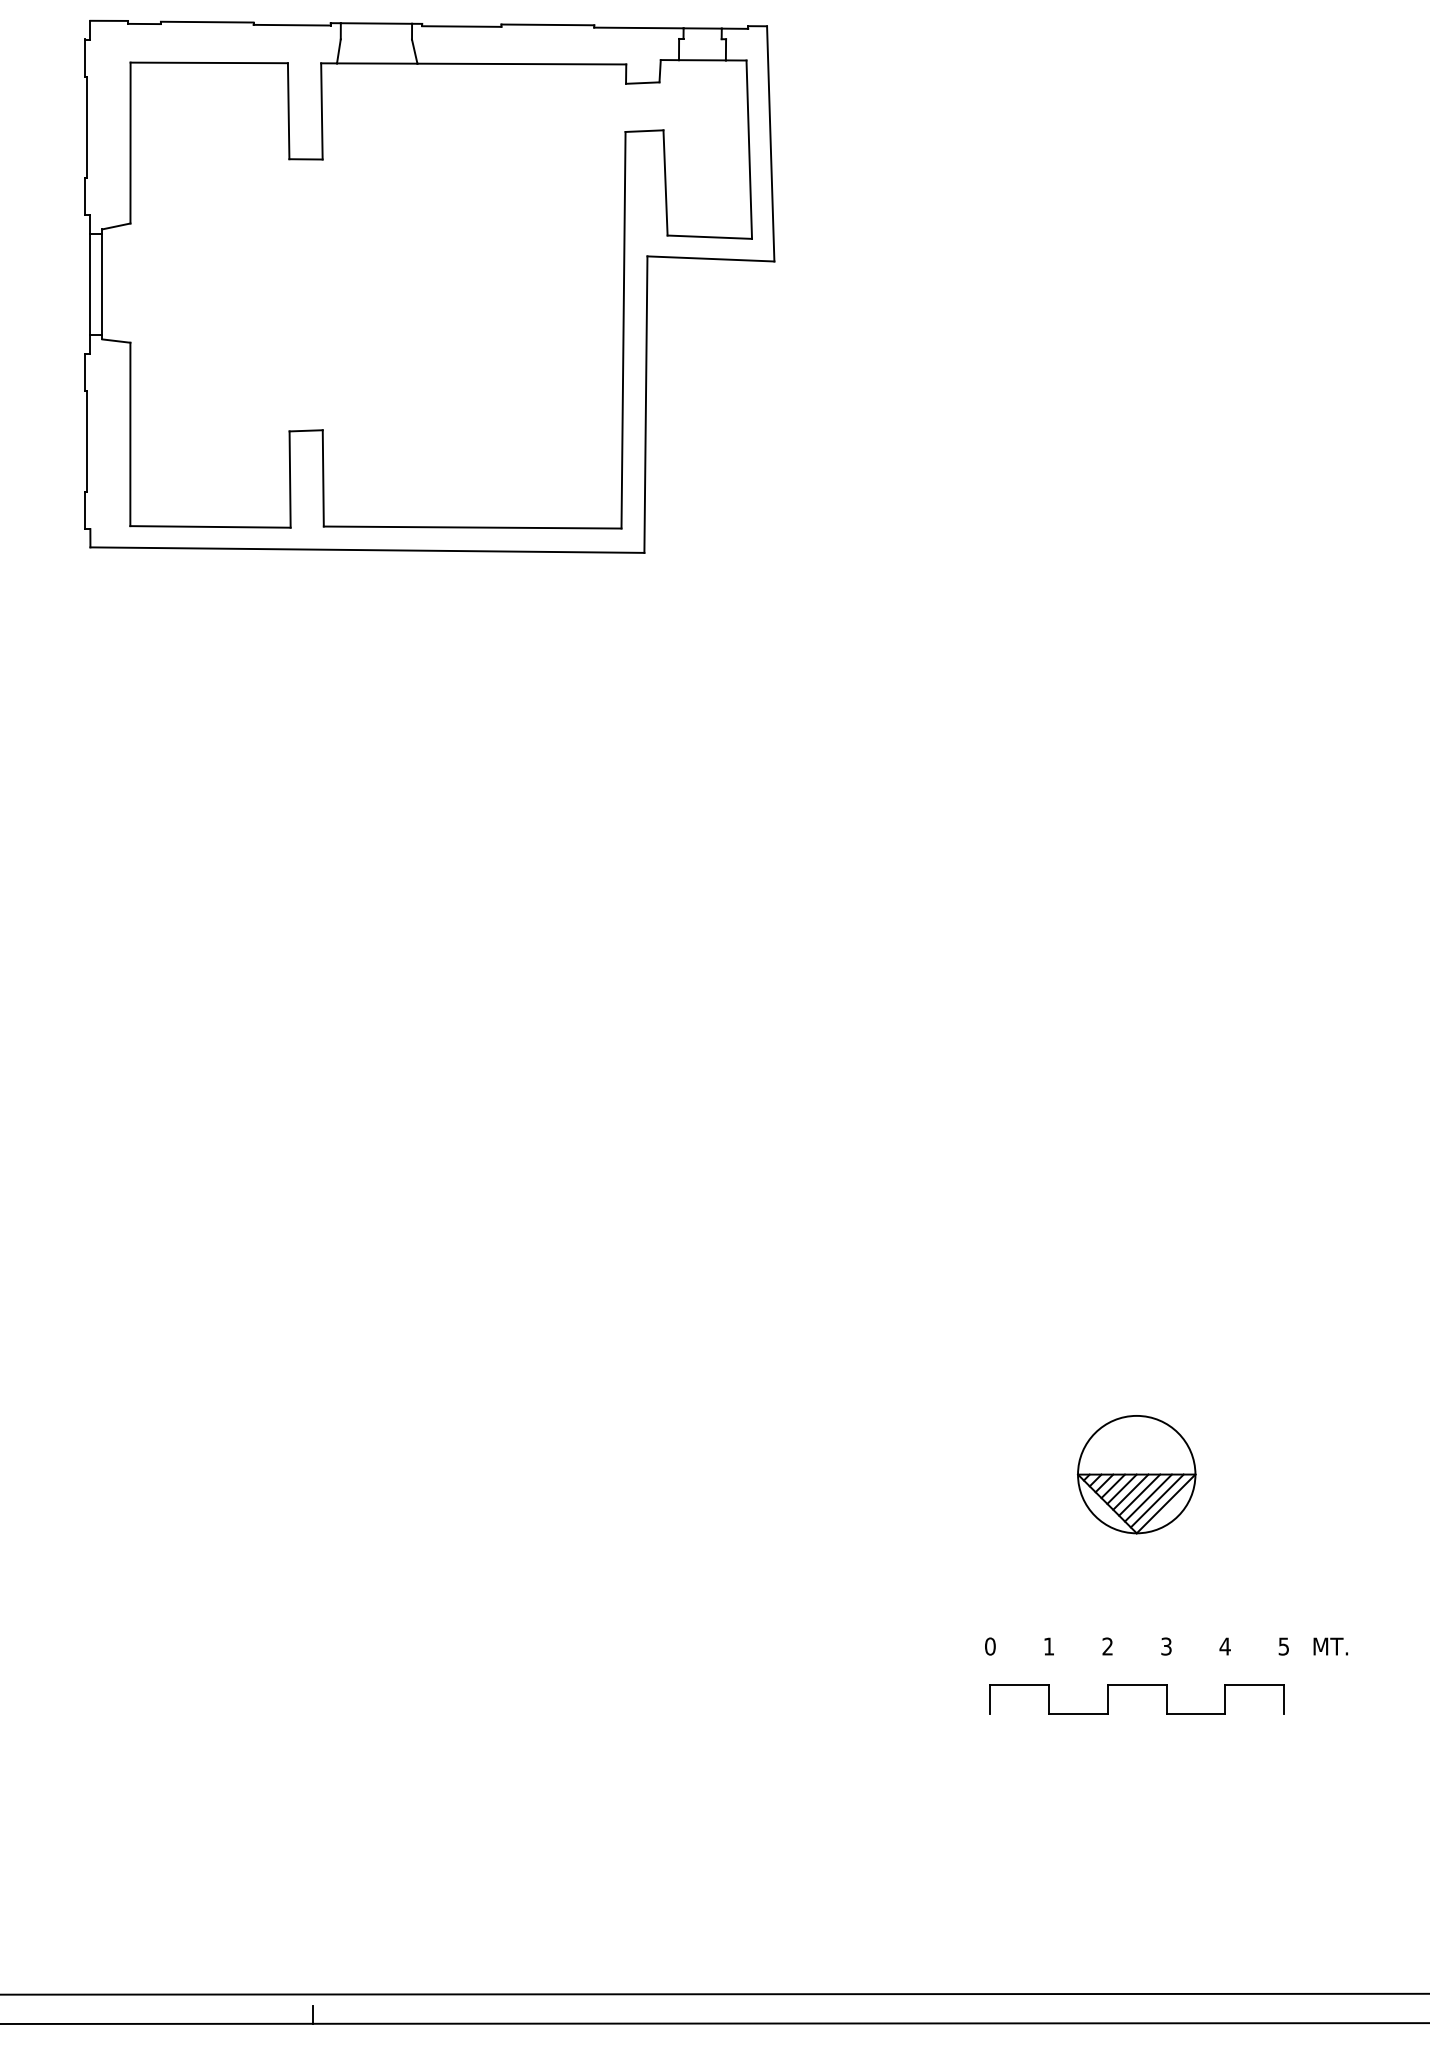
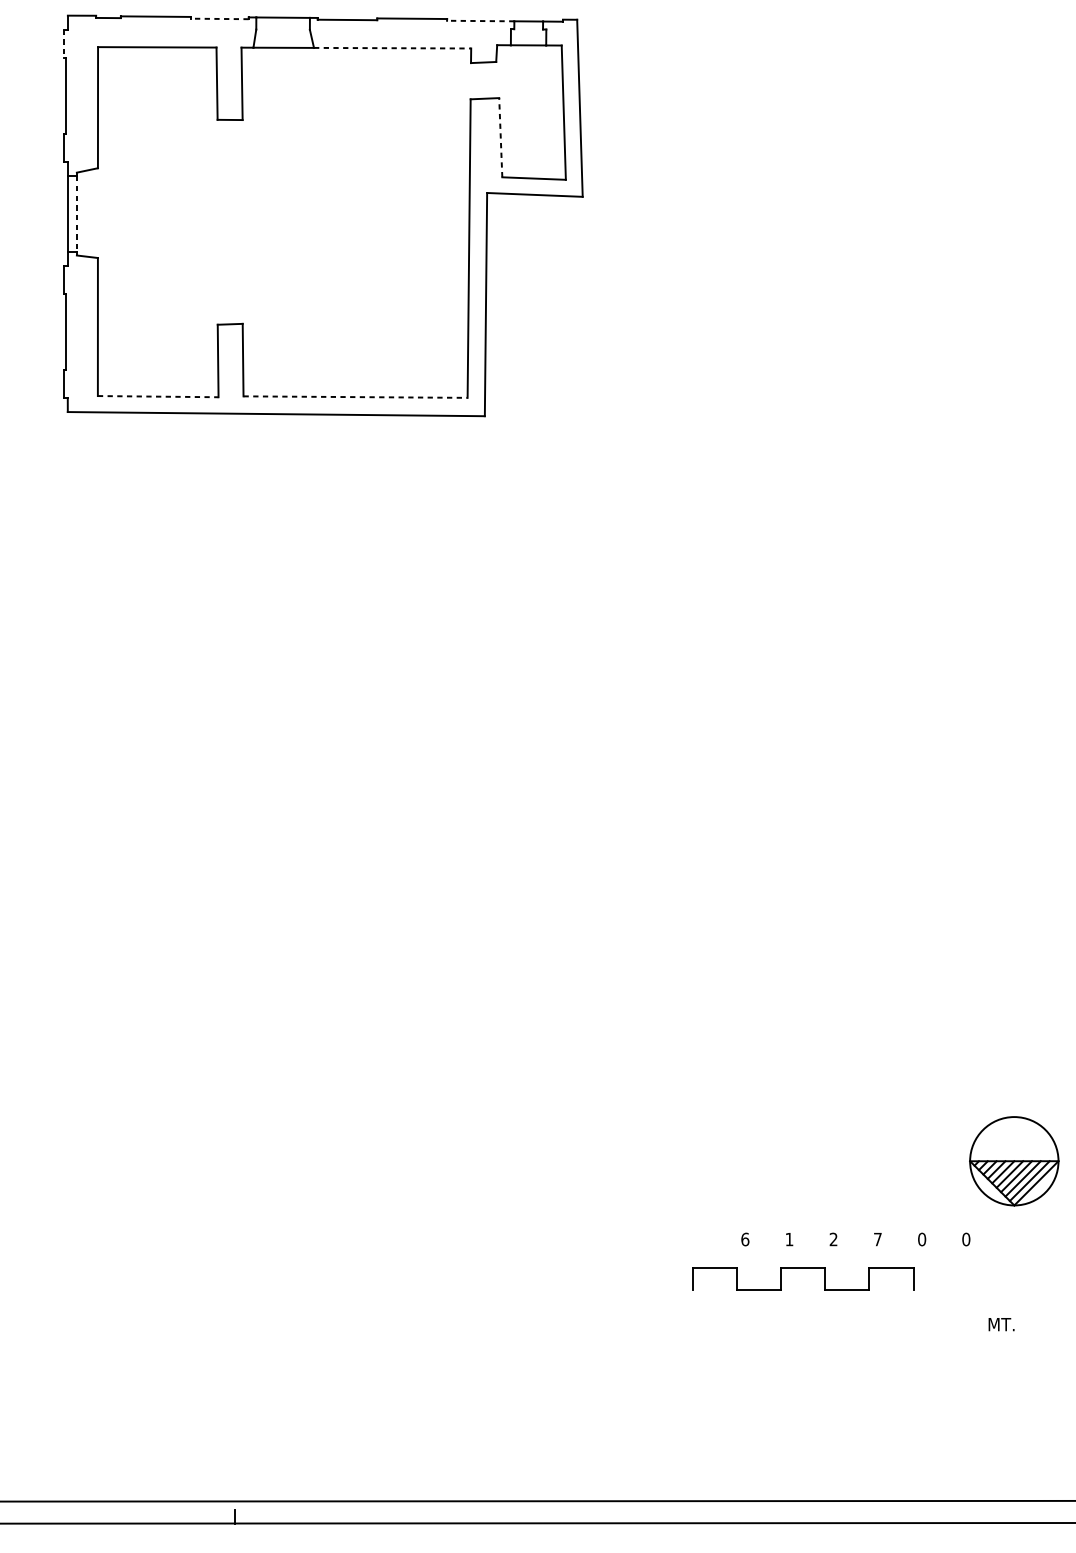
line: (292, 25) -> (219, 19), solid -> dashed
line: (638, 27) -> (480, 20), solid -> dashed
line: (85, 58) -> (64, 44), solid -> dashed
line: (522, 64) -> (393, 48), solid -> dashed
line: (665, 182) -> (500, 137), solid -> dashed
line: (102, 284) -> (76, 214), solid -> dashed
line: (211, 526) -> (158, 396), solid -> dashed
line: (472, 527) -> (355, 397), solid -> dashed
part: (1136, 1474) -> (1014, 1161), moved
text: (990, 1646) -> (745, 1239), 0 -> 6
text: (1166, 1646) -> (877, 1239), 3 -> 7
text: (1224, 1646) -> (921, 1239), 4 -> 0
text: (1283, 1646) -> (965, 1239), 5 -> 0
text: (1330, 1646) -> (1001, 1324), moved
part: (1136, 1685) -> (802, 1268), moved

